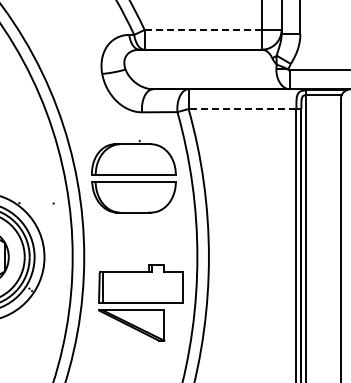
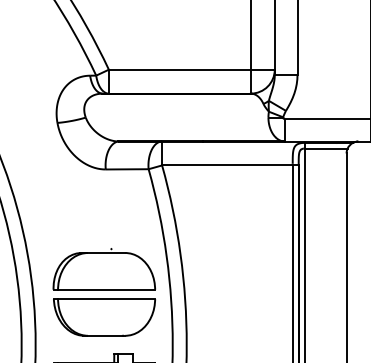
line: (203, 29) -> (180, 69), dashed -> solid
line: (242, 109) -> (227, 166), dashed -> solid
part: (133, 176) -> (103, 292), moved

